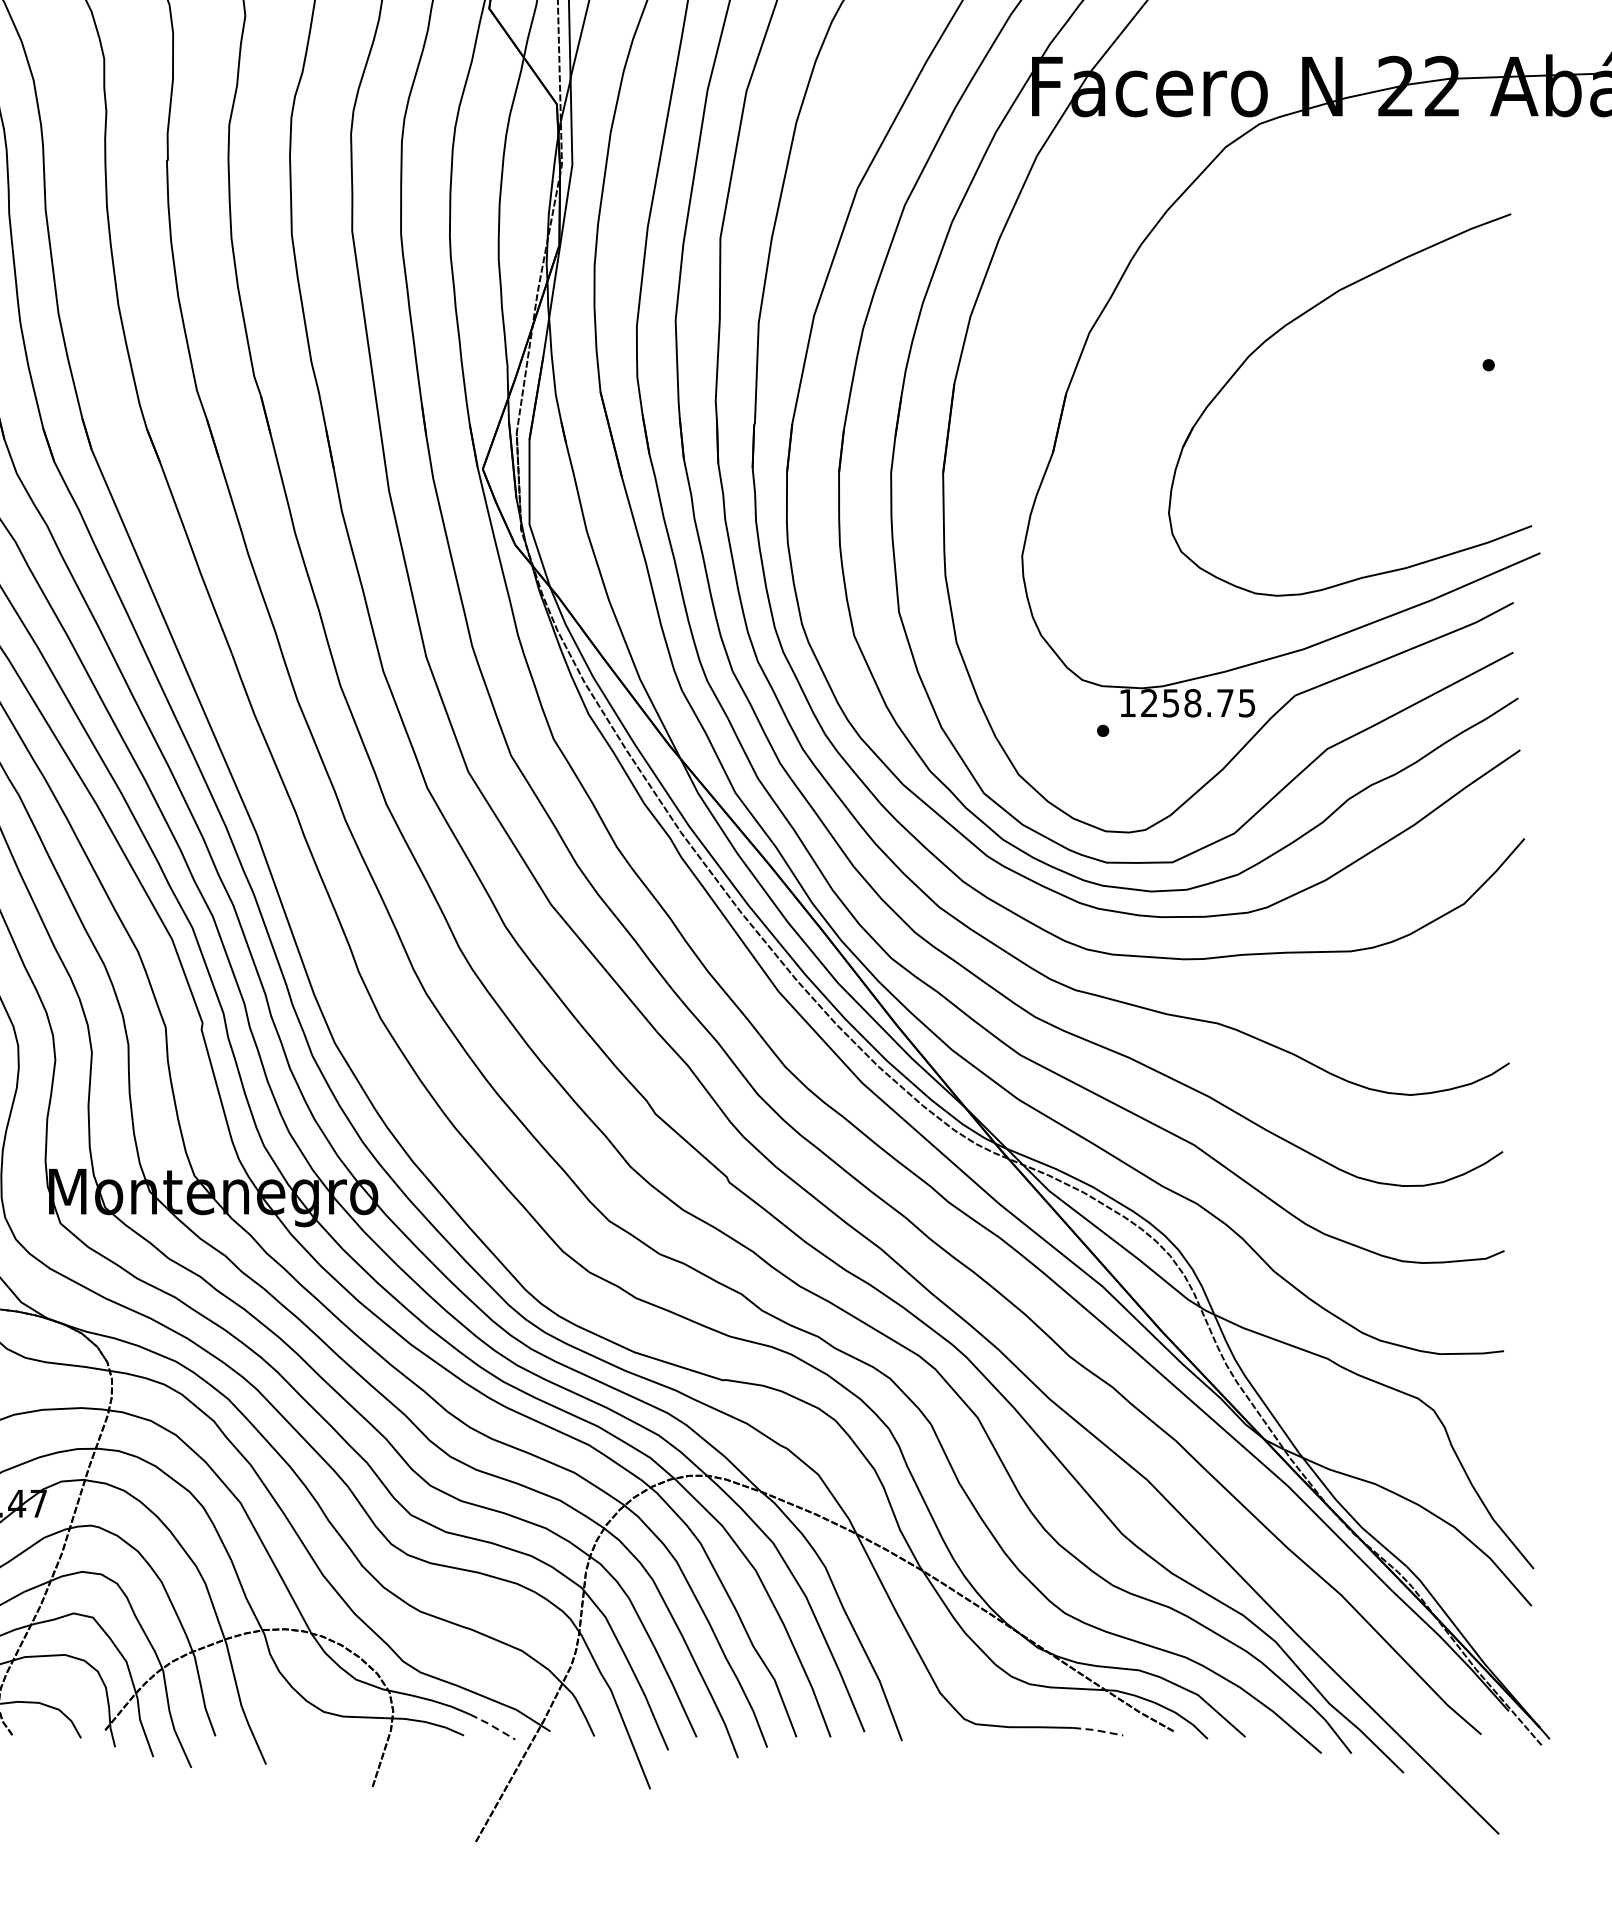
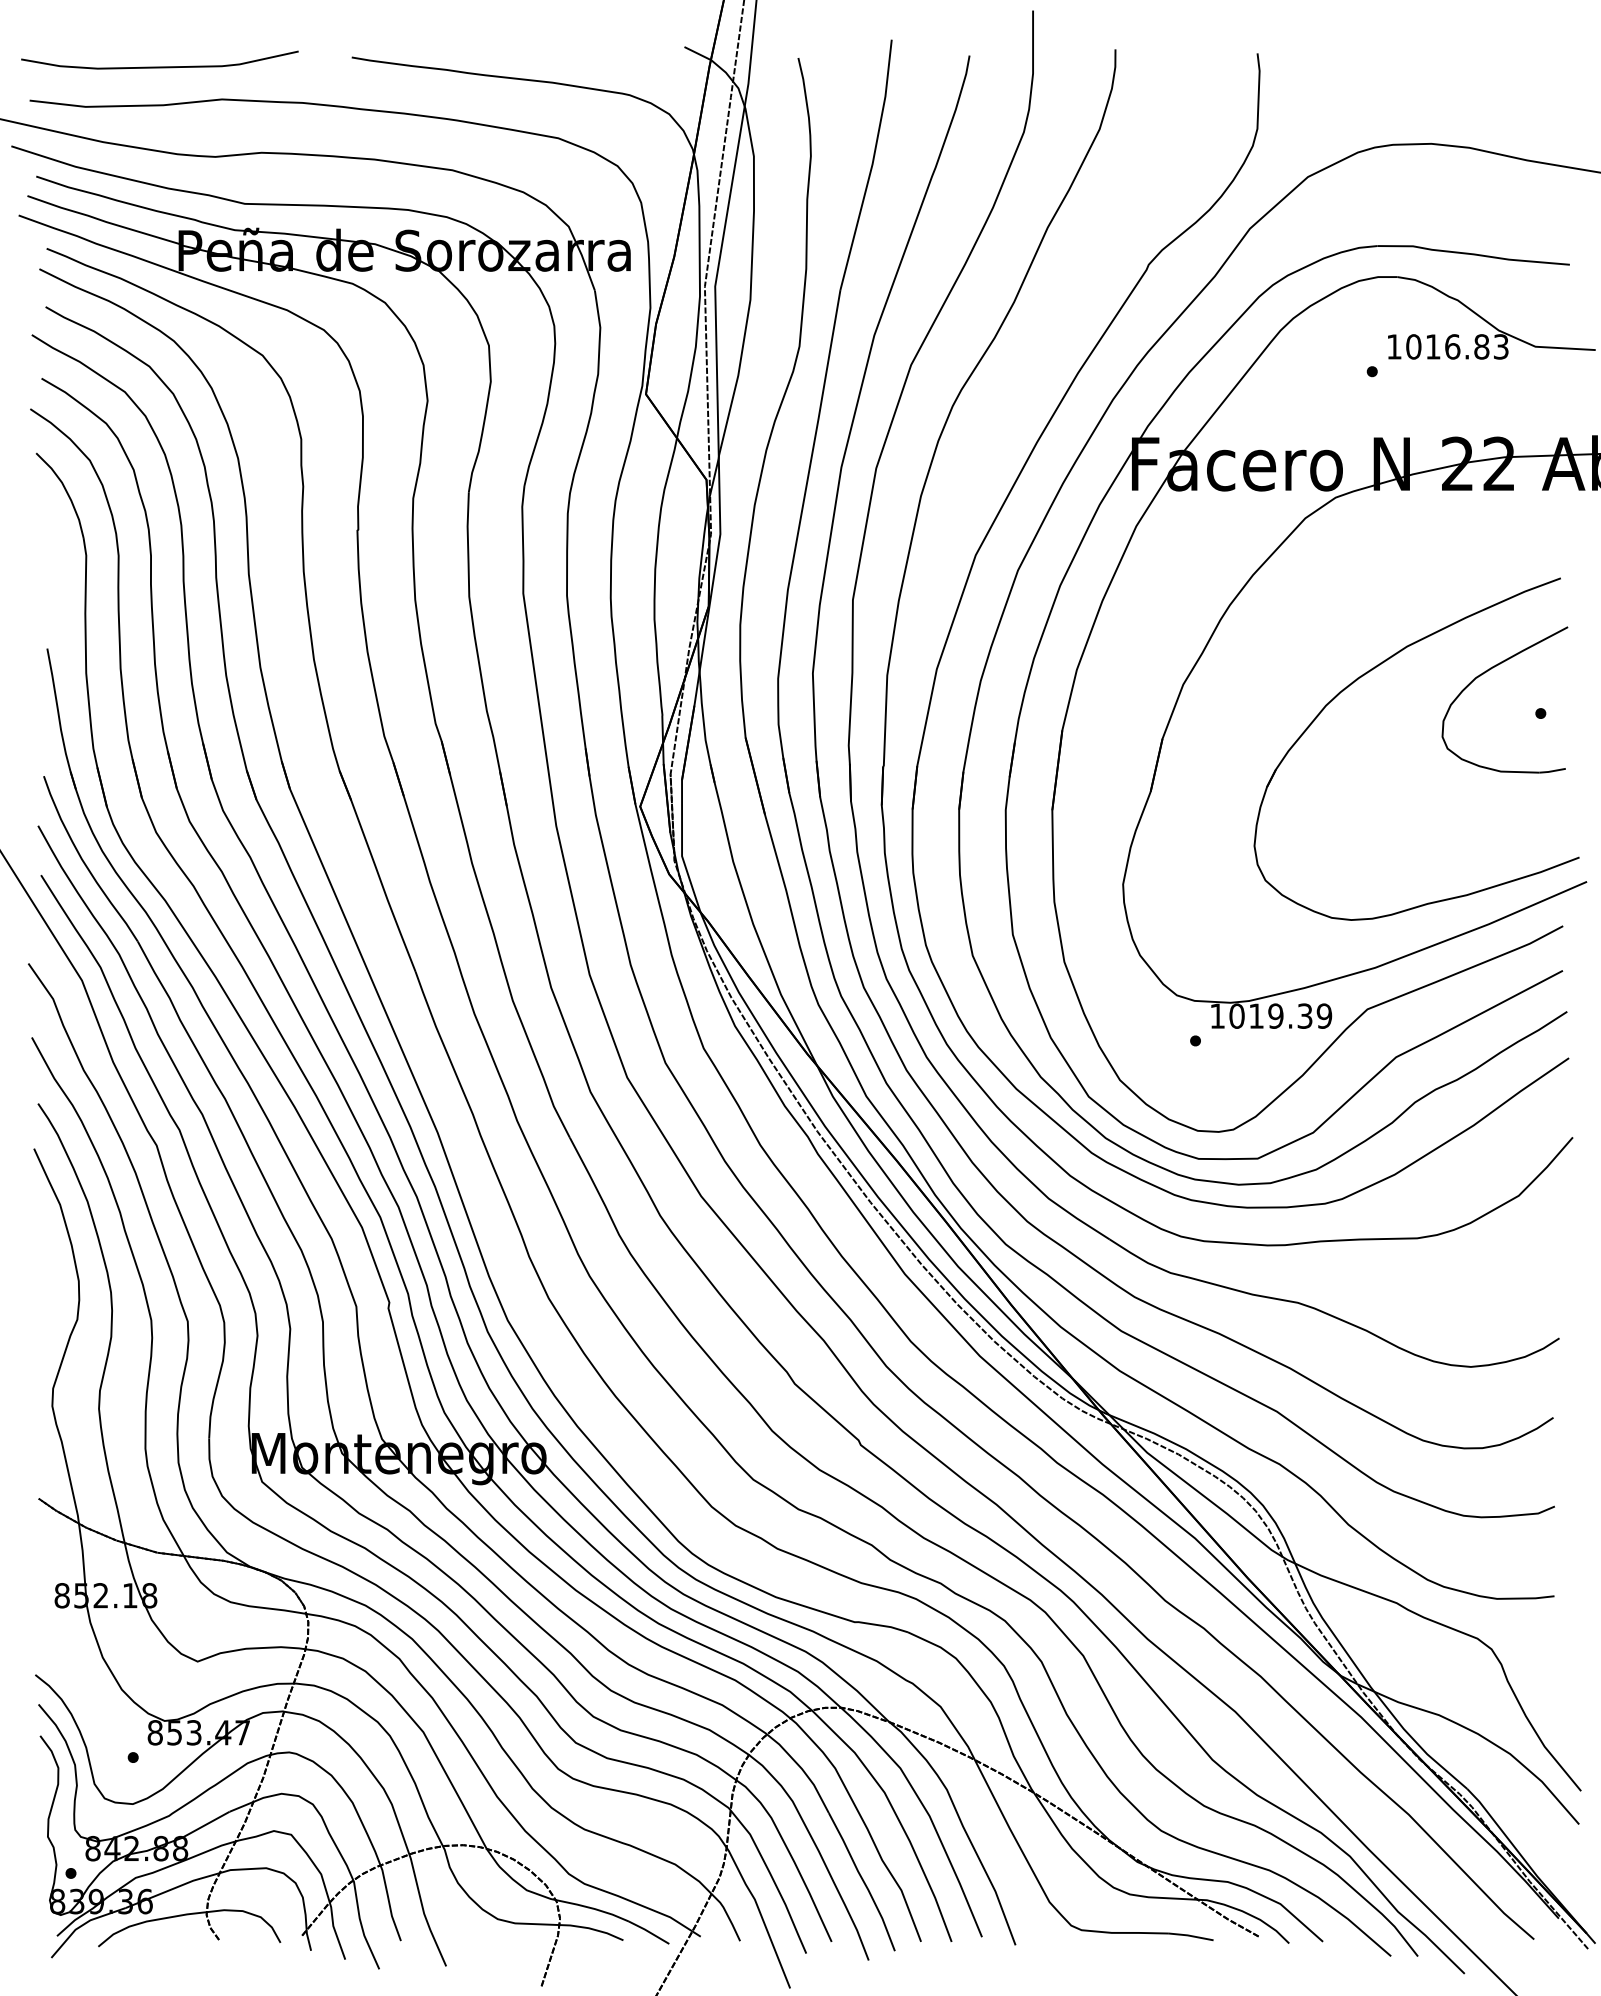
part: (1426, 320) -> (1485, 673), added
text: (1197, 702) -> (1280, 1015), 1258.75 -> 1019.39
line: (493, 1725) -> (649, 1931), dashed -> solid
line: (1098, 1731) -> (1191, 1936), dashed -> solid

